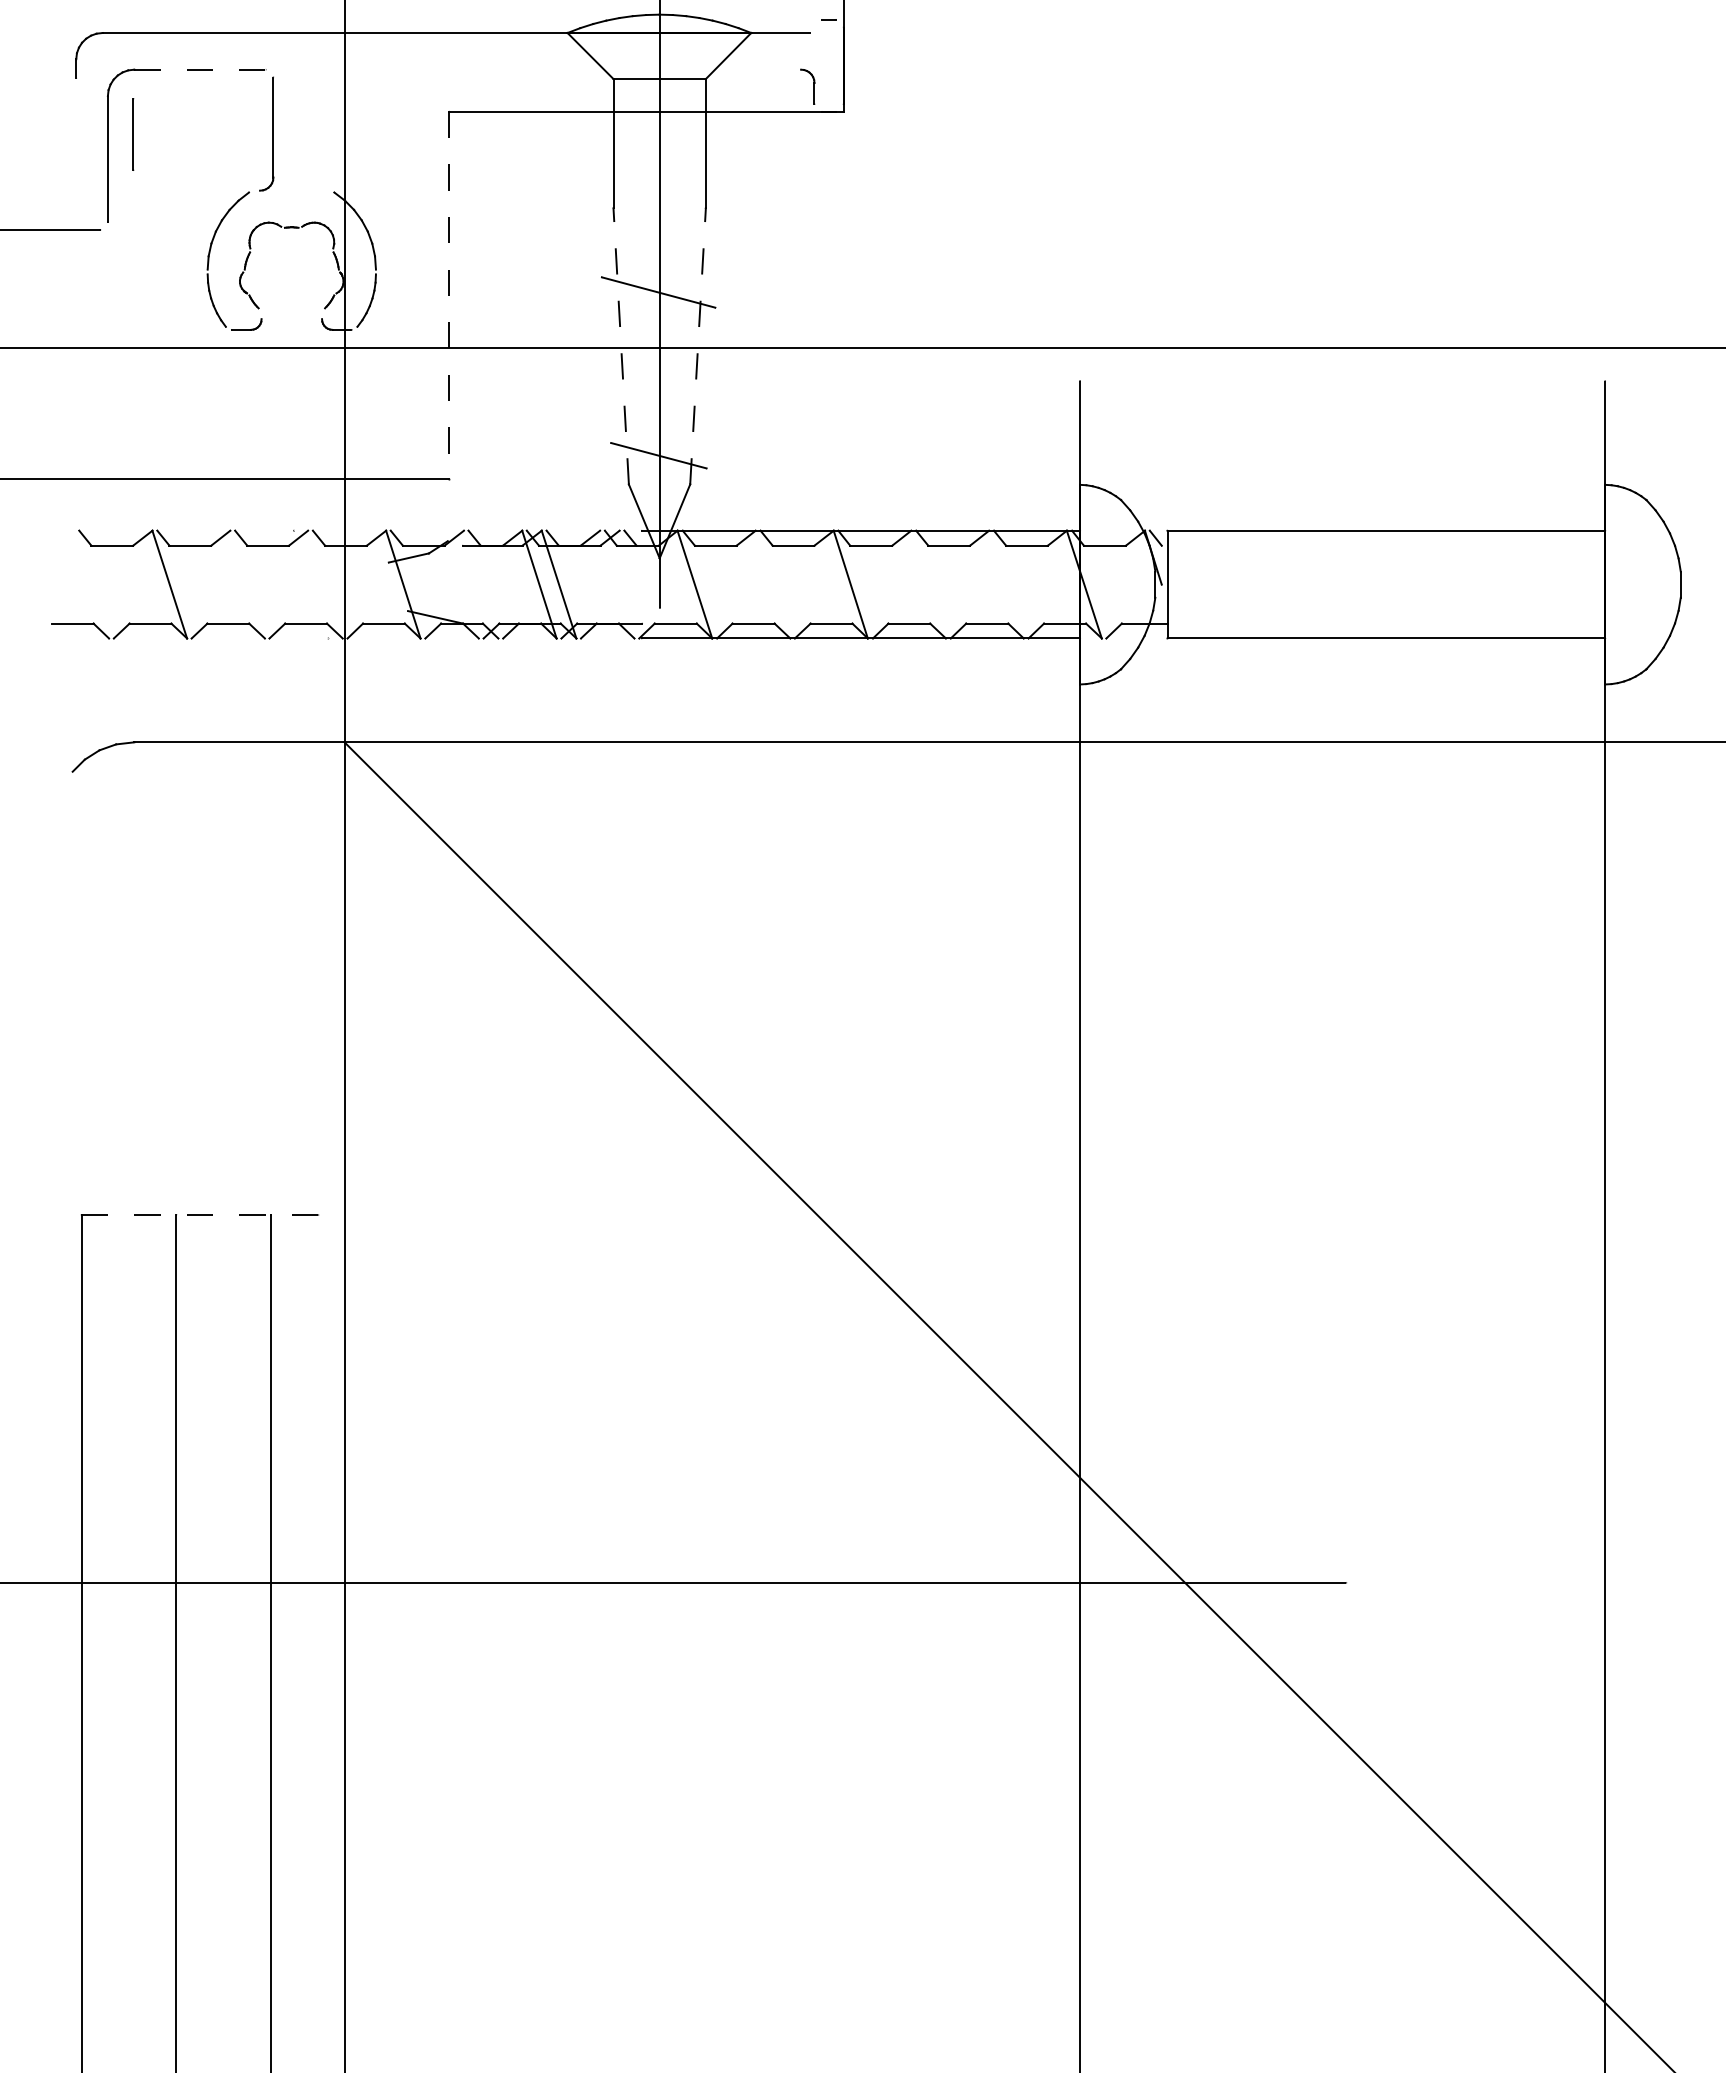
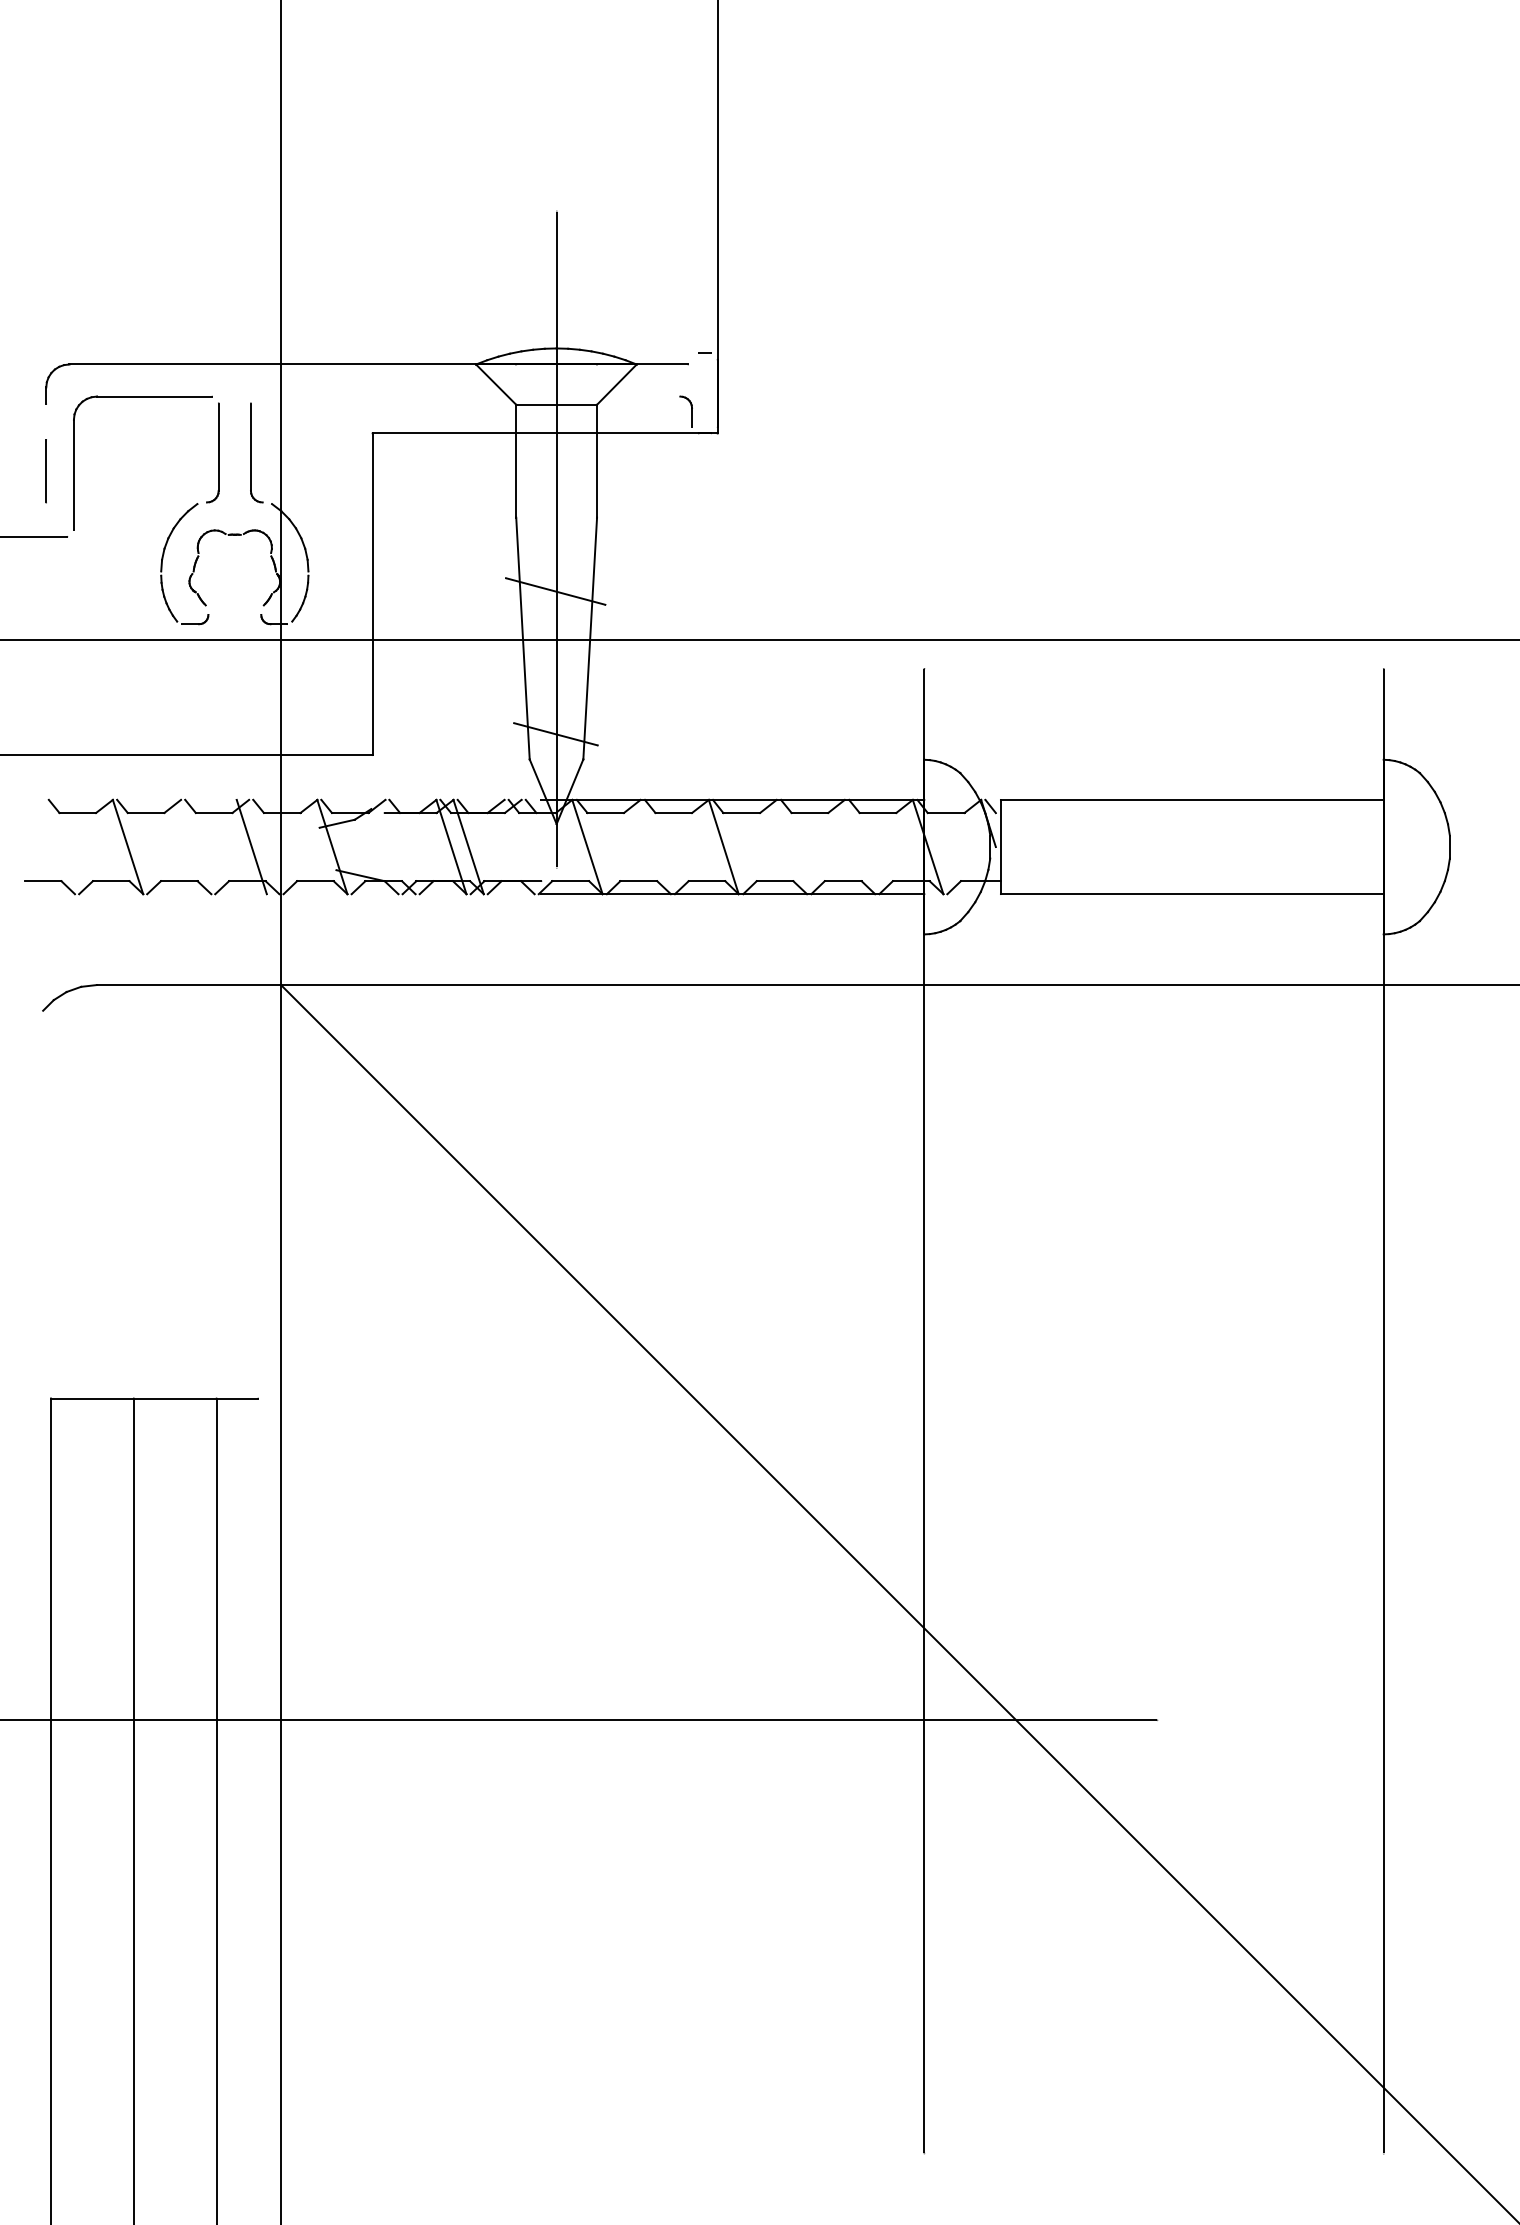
line: (199, 69) -> (154, 396), dashed -> solid
part: (316, 133) -> (256, 452), added
line: (132, 134) -> (45, 471), moved
line: (449, 295) -> (372, 594), dashed -> solid
line: (620, 346) -> (522, 638), dashed -> solid
line: (698, 346) -> (590, 638), dashed -> solid
line: (310, 583) -> (251, 846), added
line: (201, 1214) -> (155, 1398), dashed -> solid

